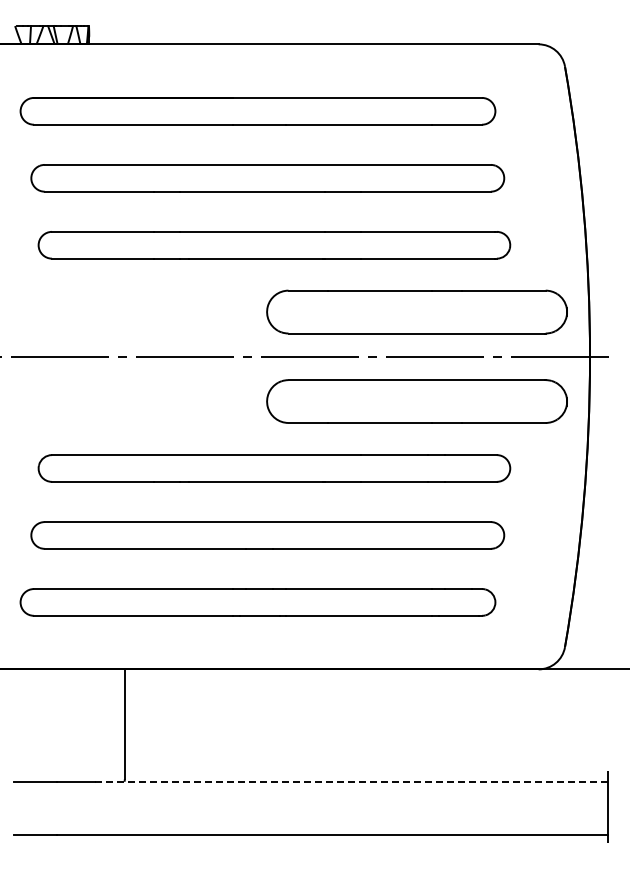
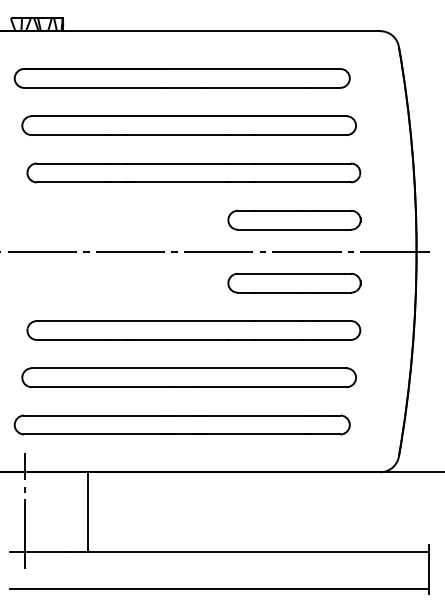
part: (416, 312) -> (294, 220), size x0.62
part: (416, 401) -> (294, 283), size x0.62
line: (35, 723) -> (25, 510), added
line: (351, 781) -> (248, 551), dashed -> solid

